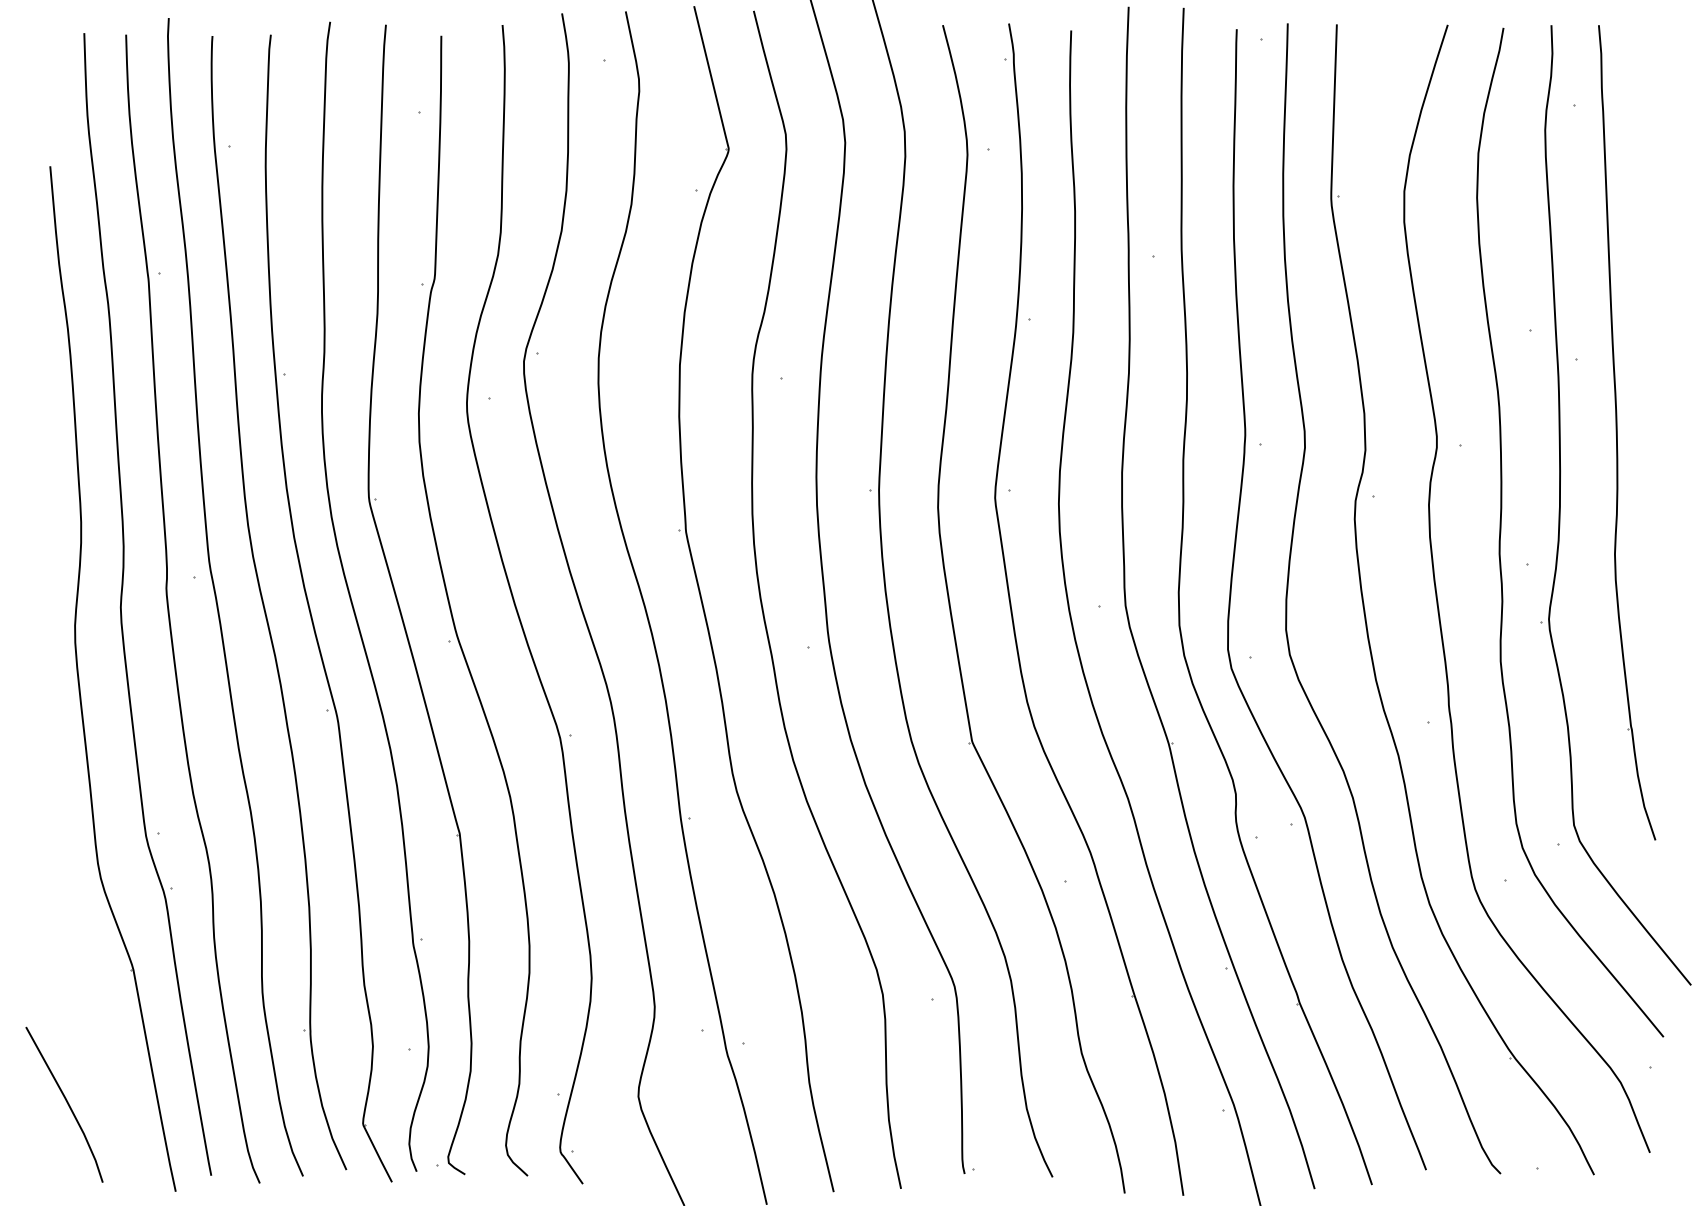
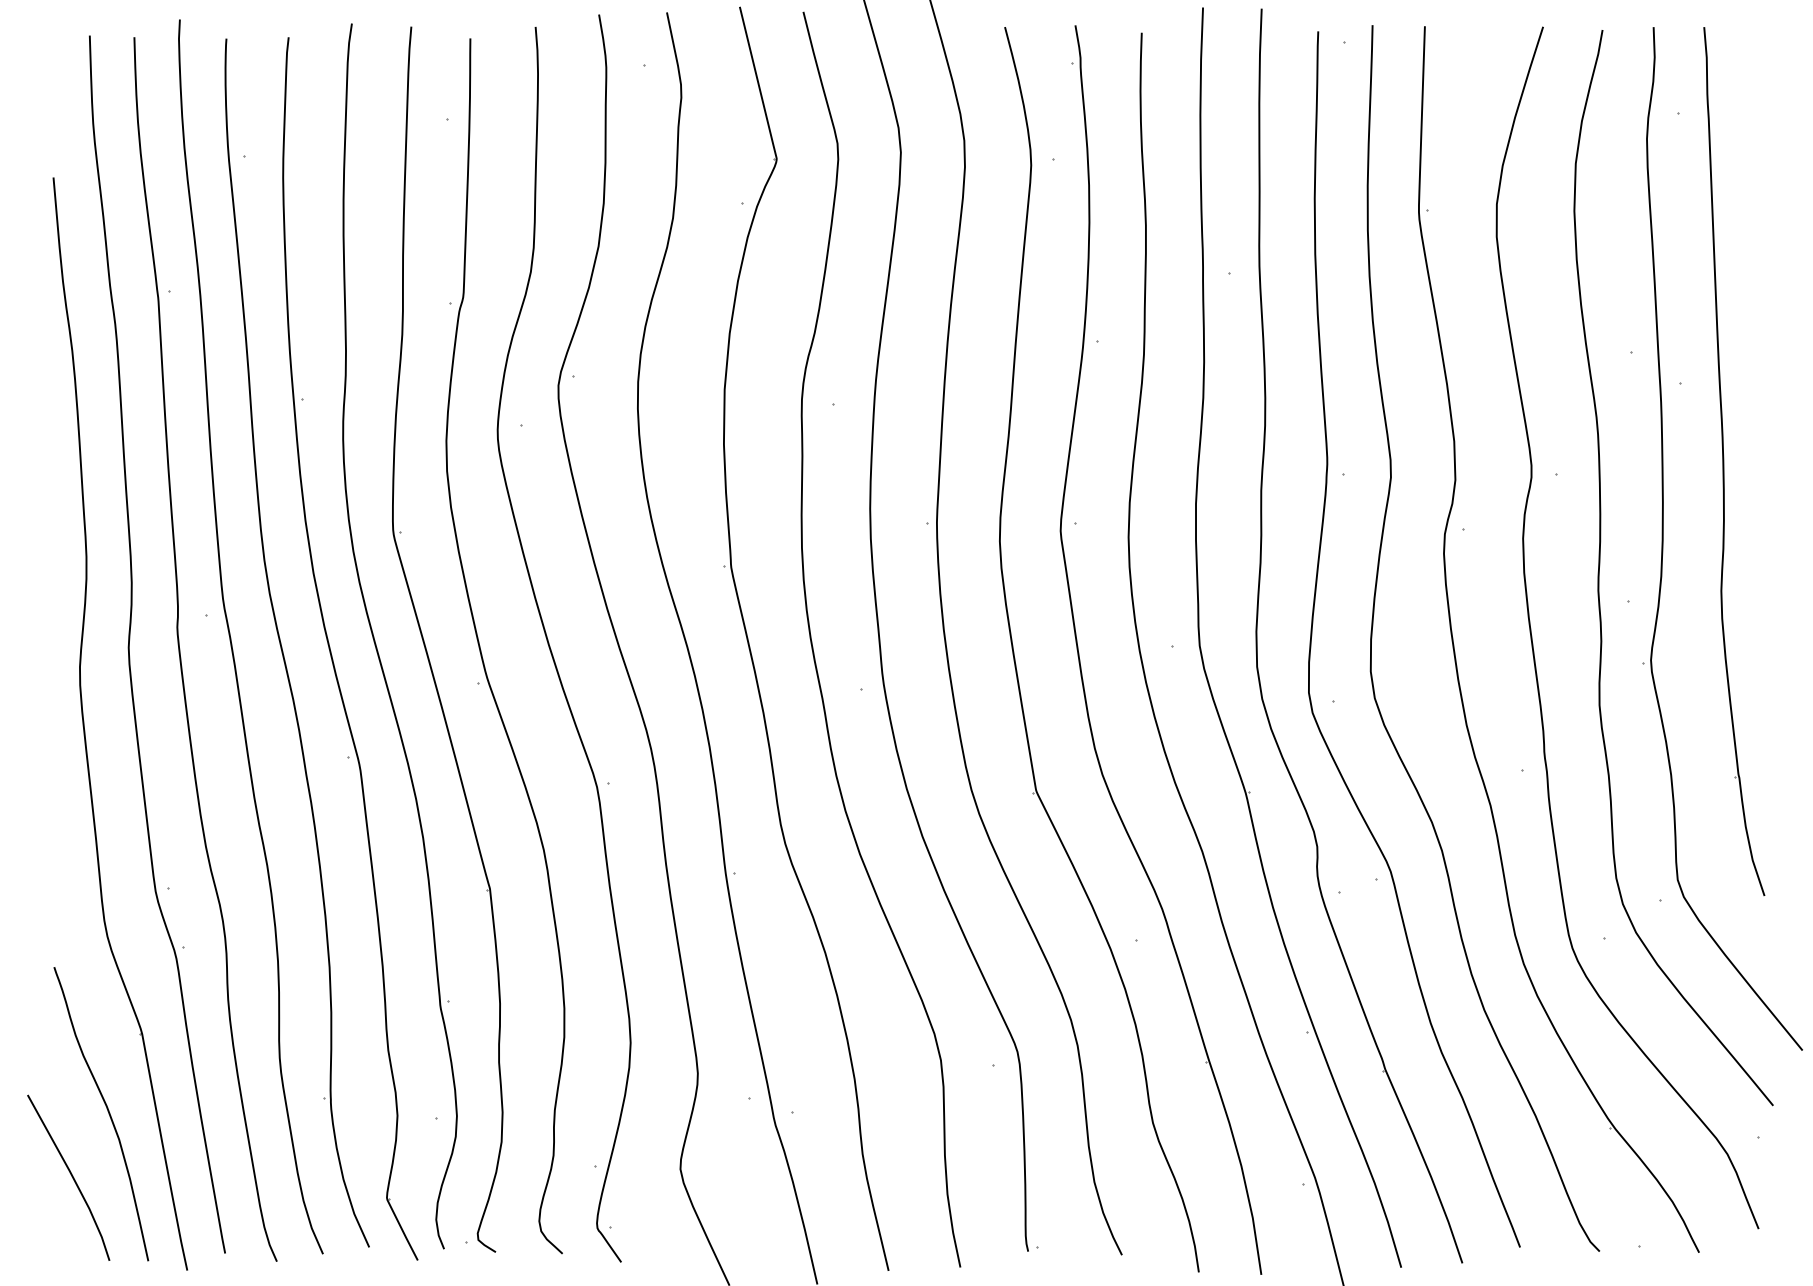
curve: (101, 1044) -> (108, 1113), added

